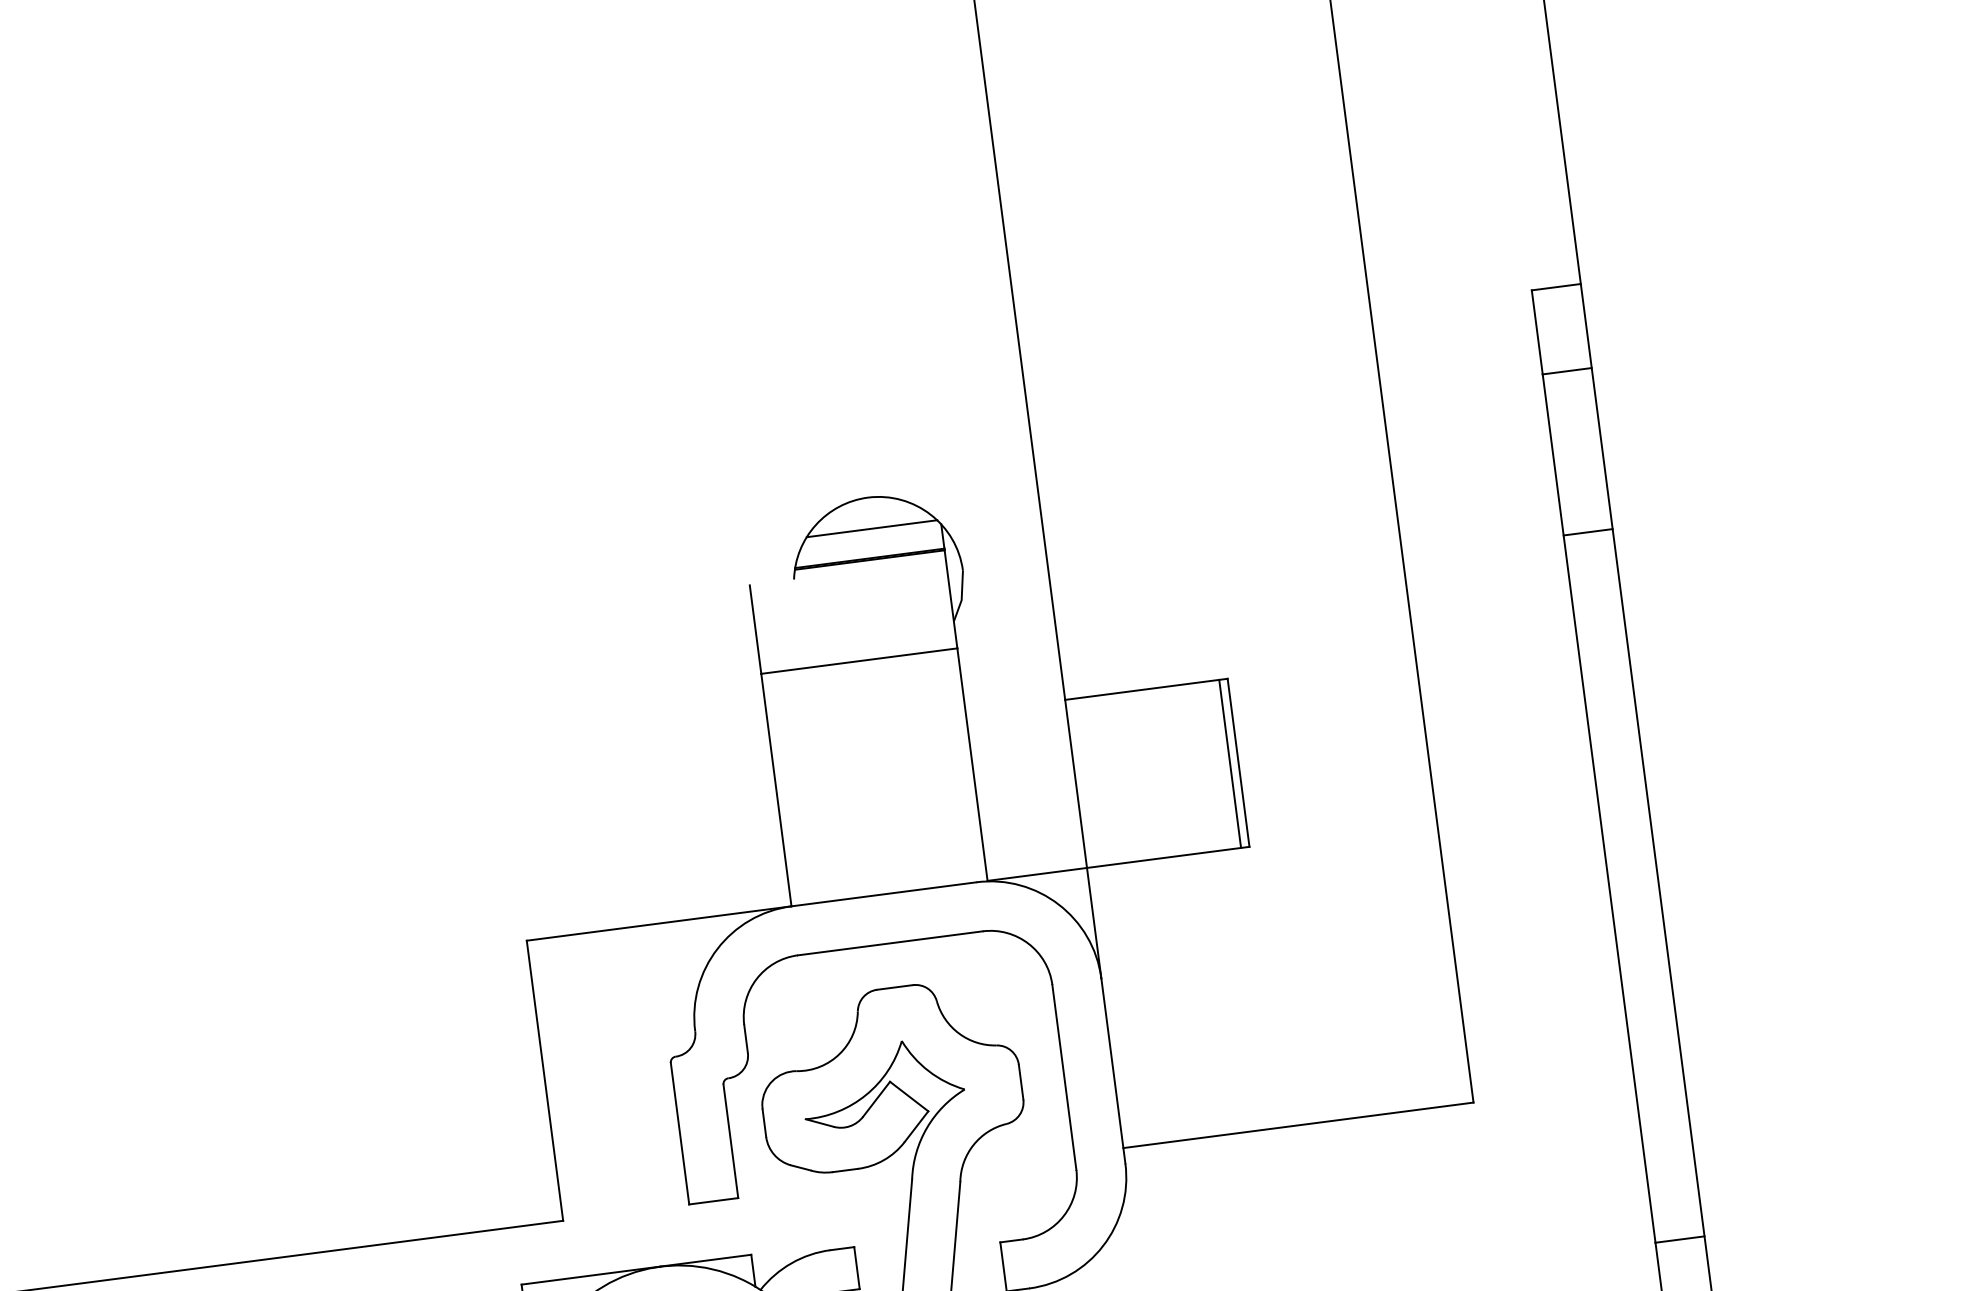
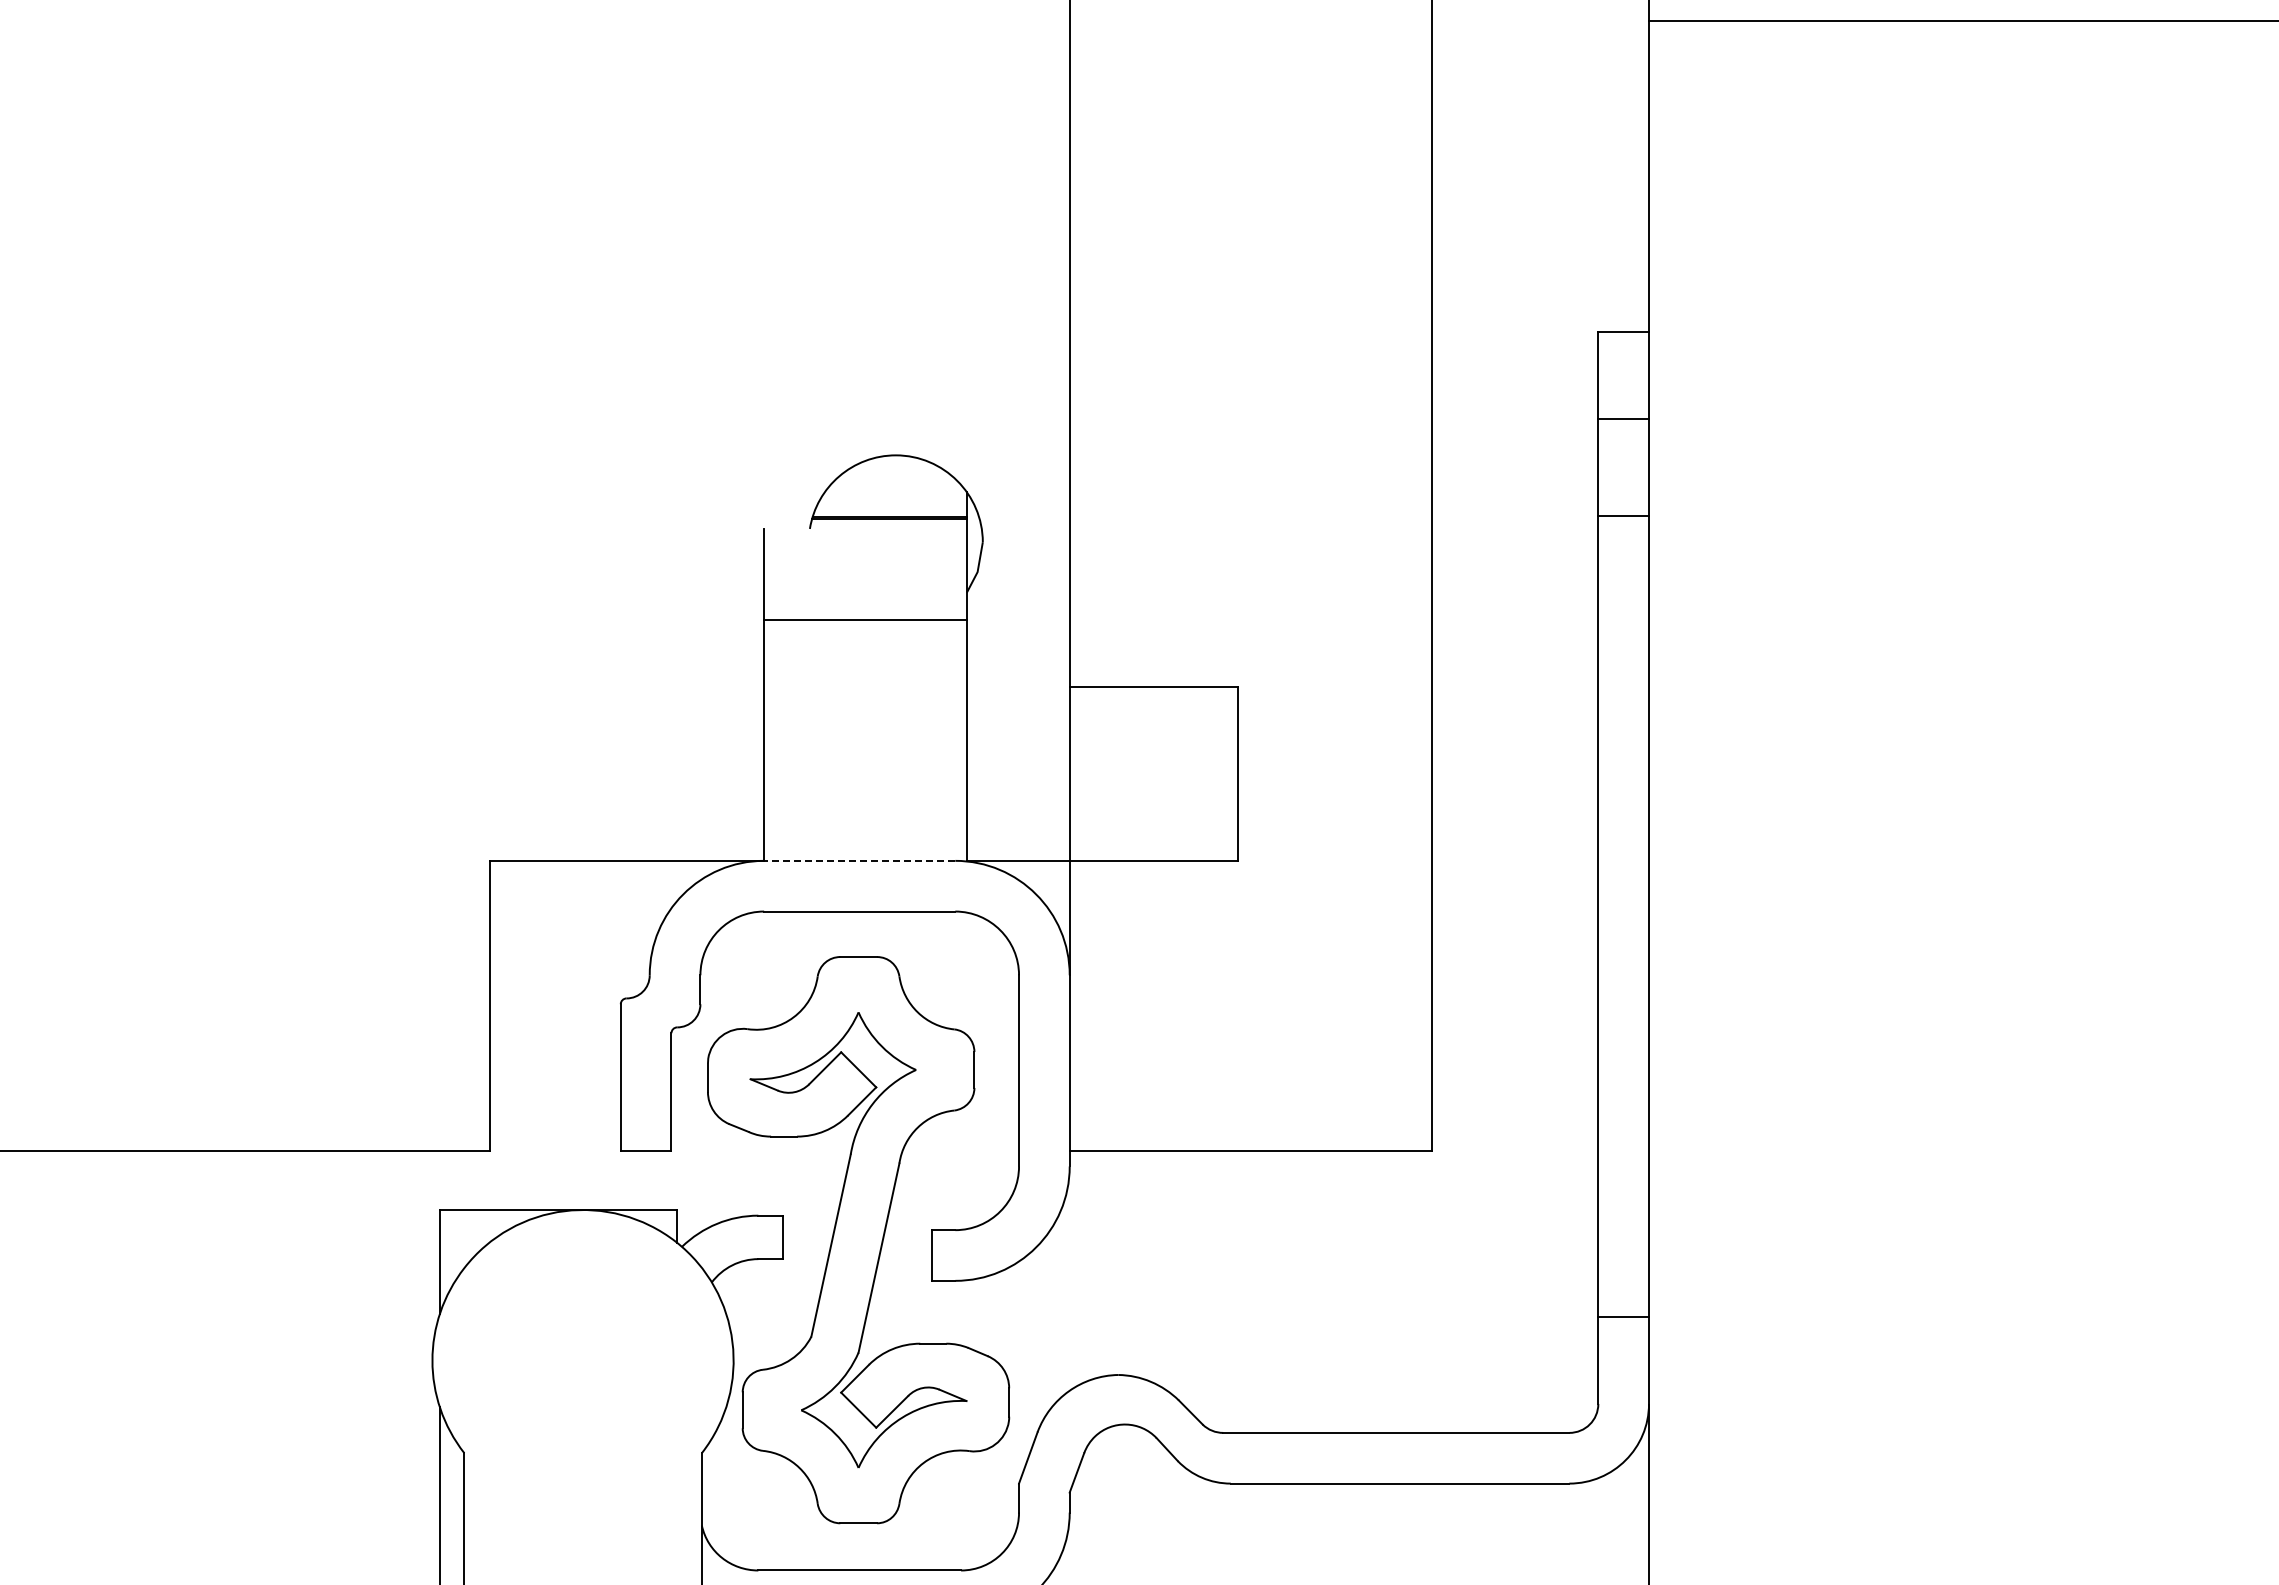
line: (871, 528) -> (895, 487), removed
line: (1587, 532) -> (1623, 515), moved
line: (1230, 763) -> (1229, 773), removed
line: (883, 894) -> (859, 860), solid -> dashed

